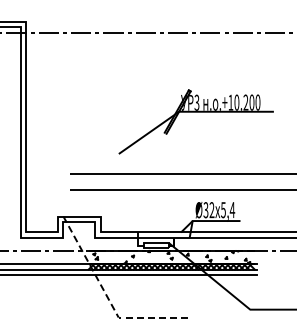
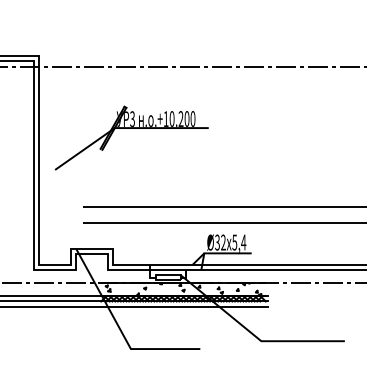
part: (195, 112) -> (131, 128), moved
line: (108, 297) -> (120, 329), dashed -> solid

